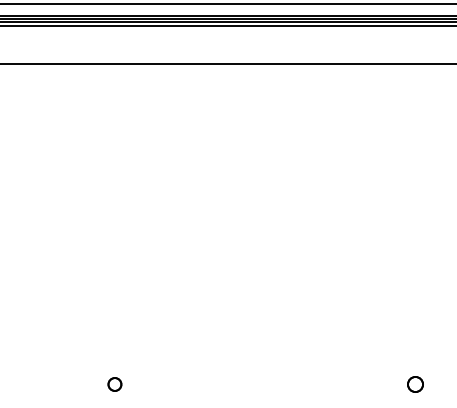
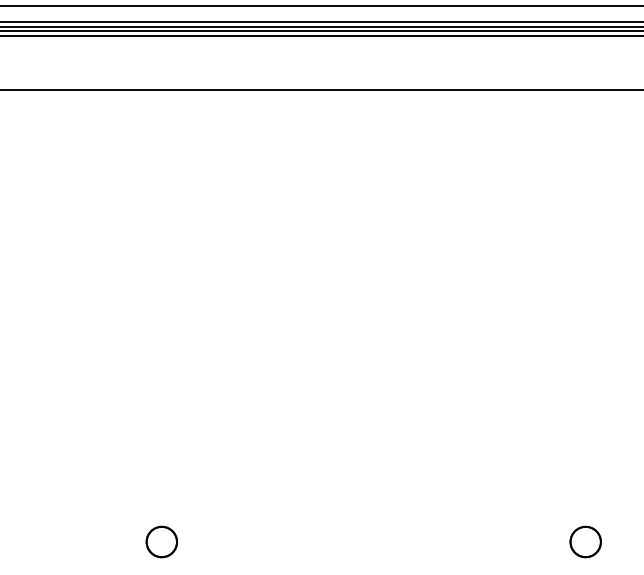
part: (114, 384) -> (161, 542), size x1.67
part: (415, 384) -> (585, 542), size x1.43

